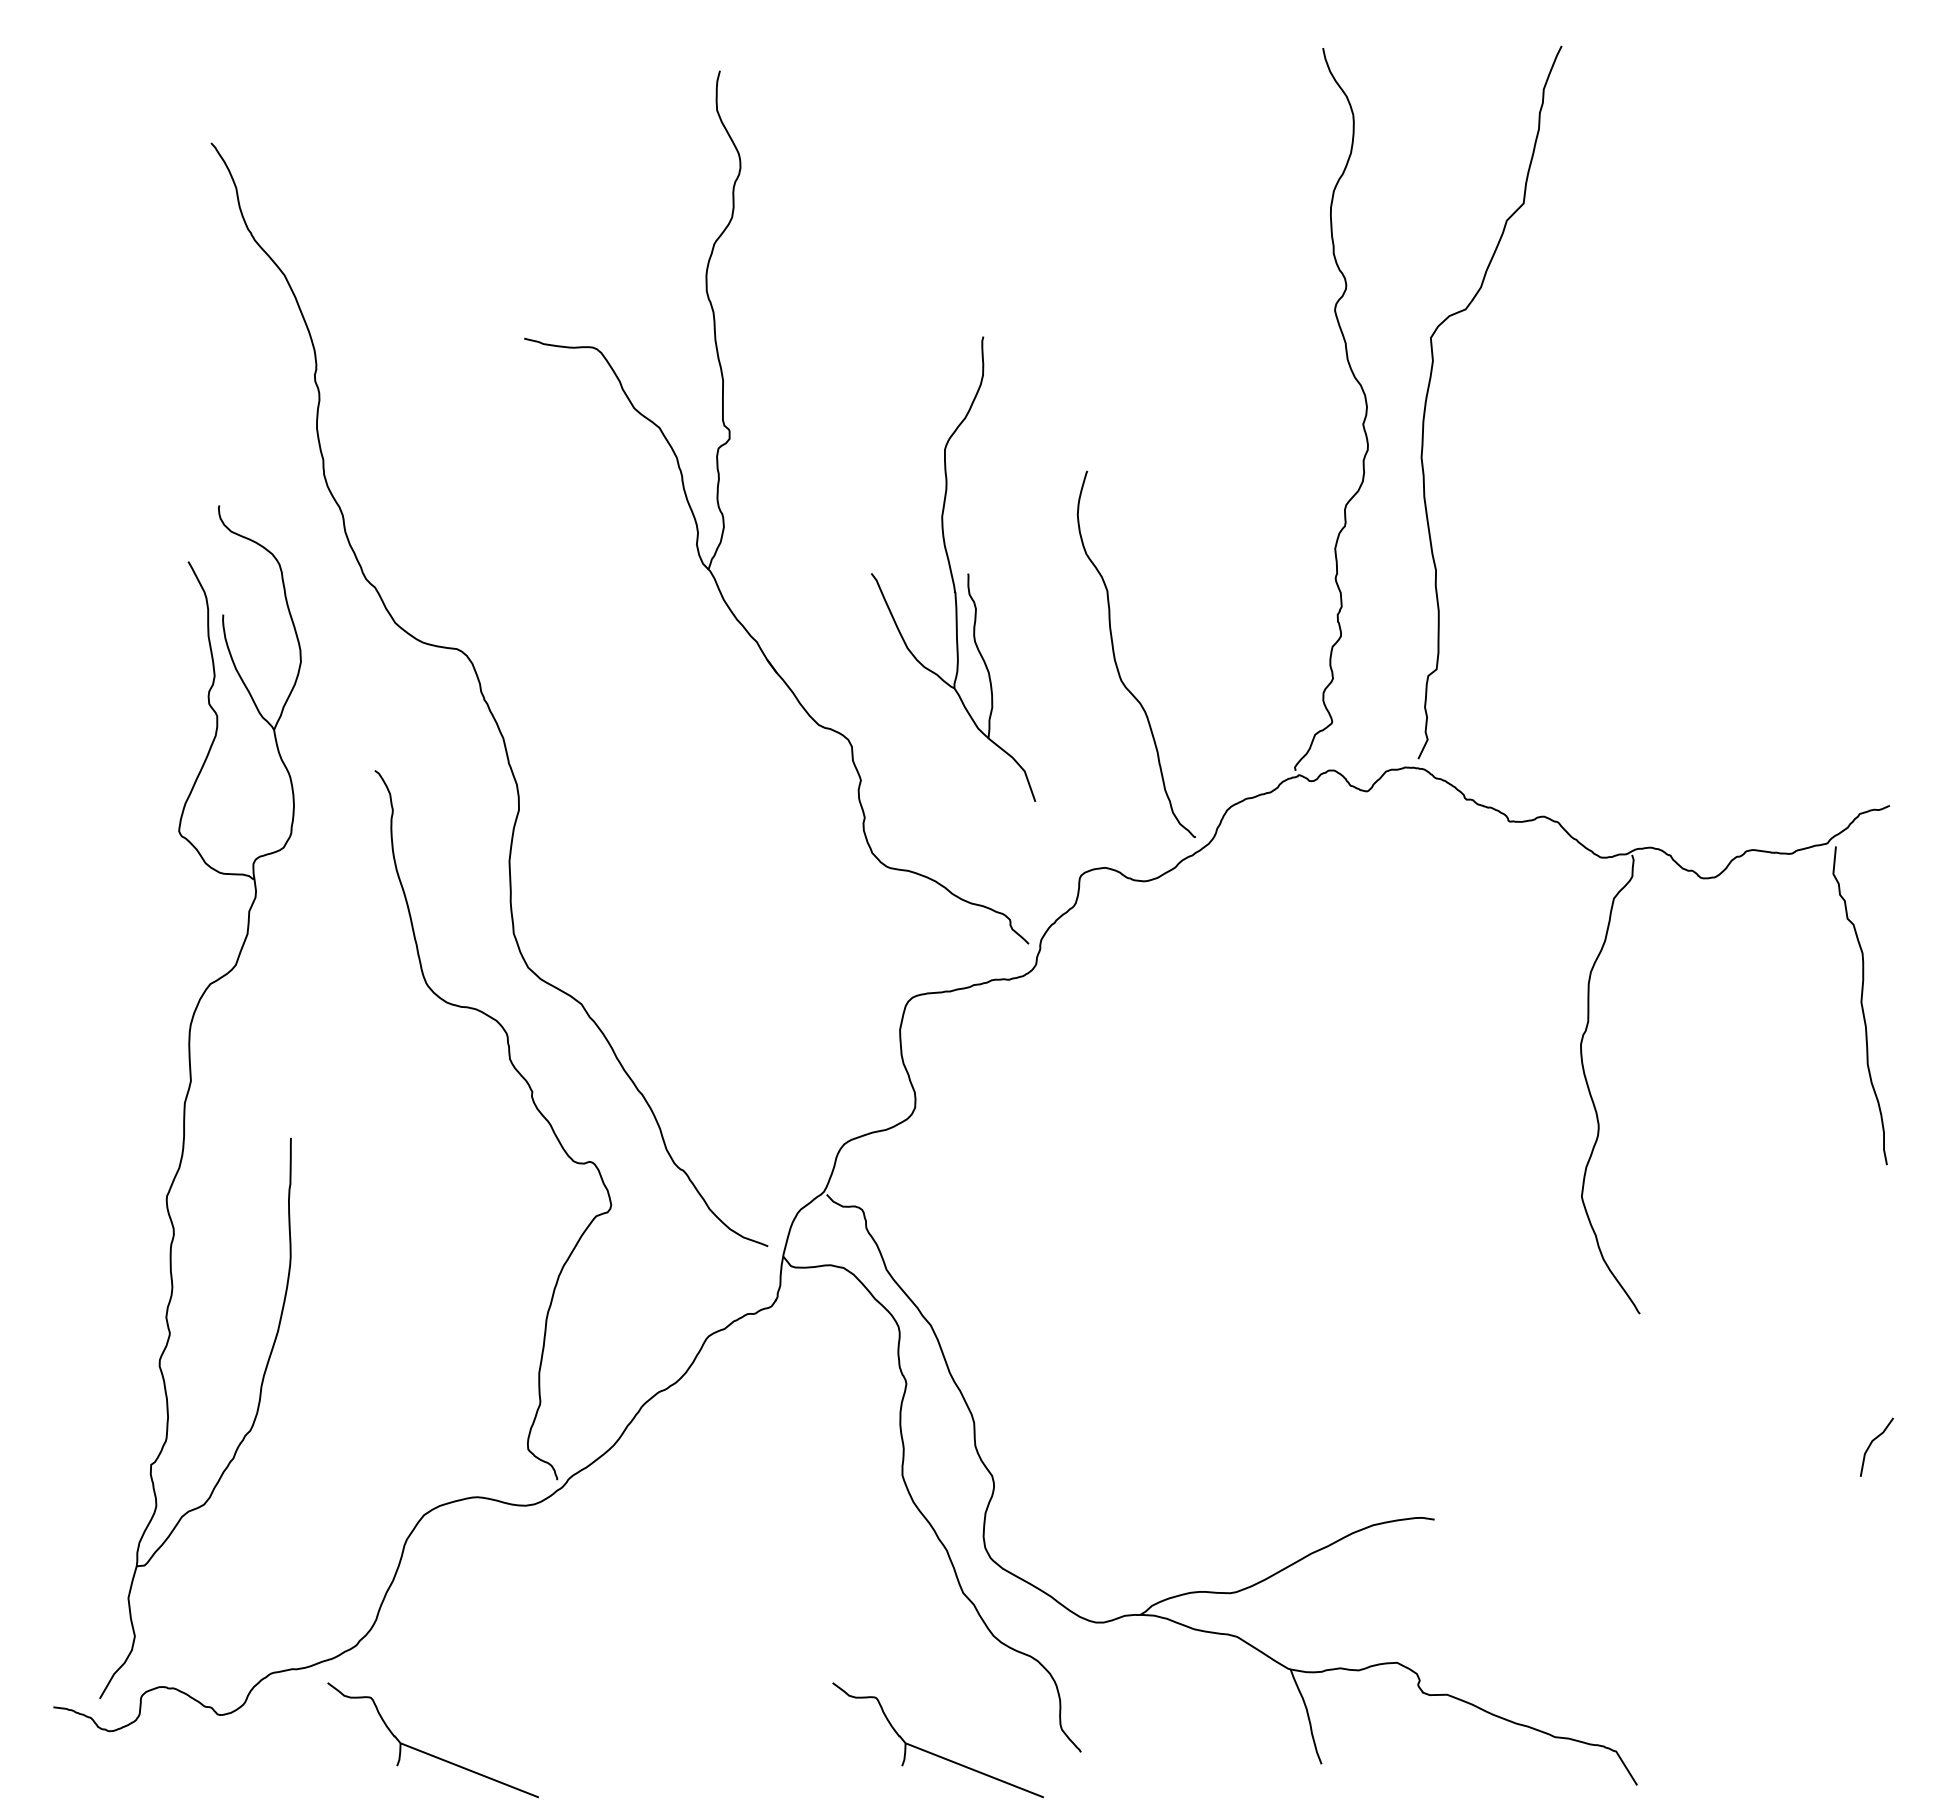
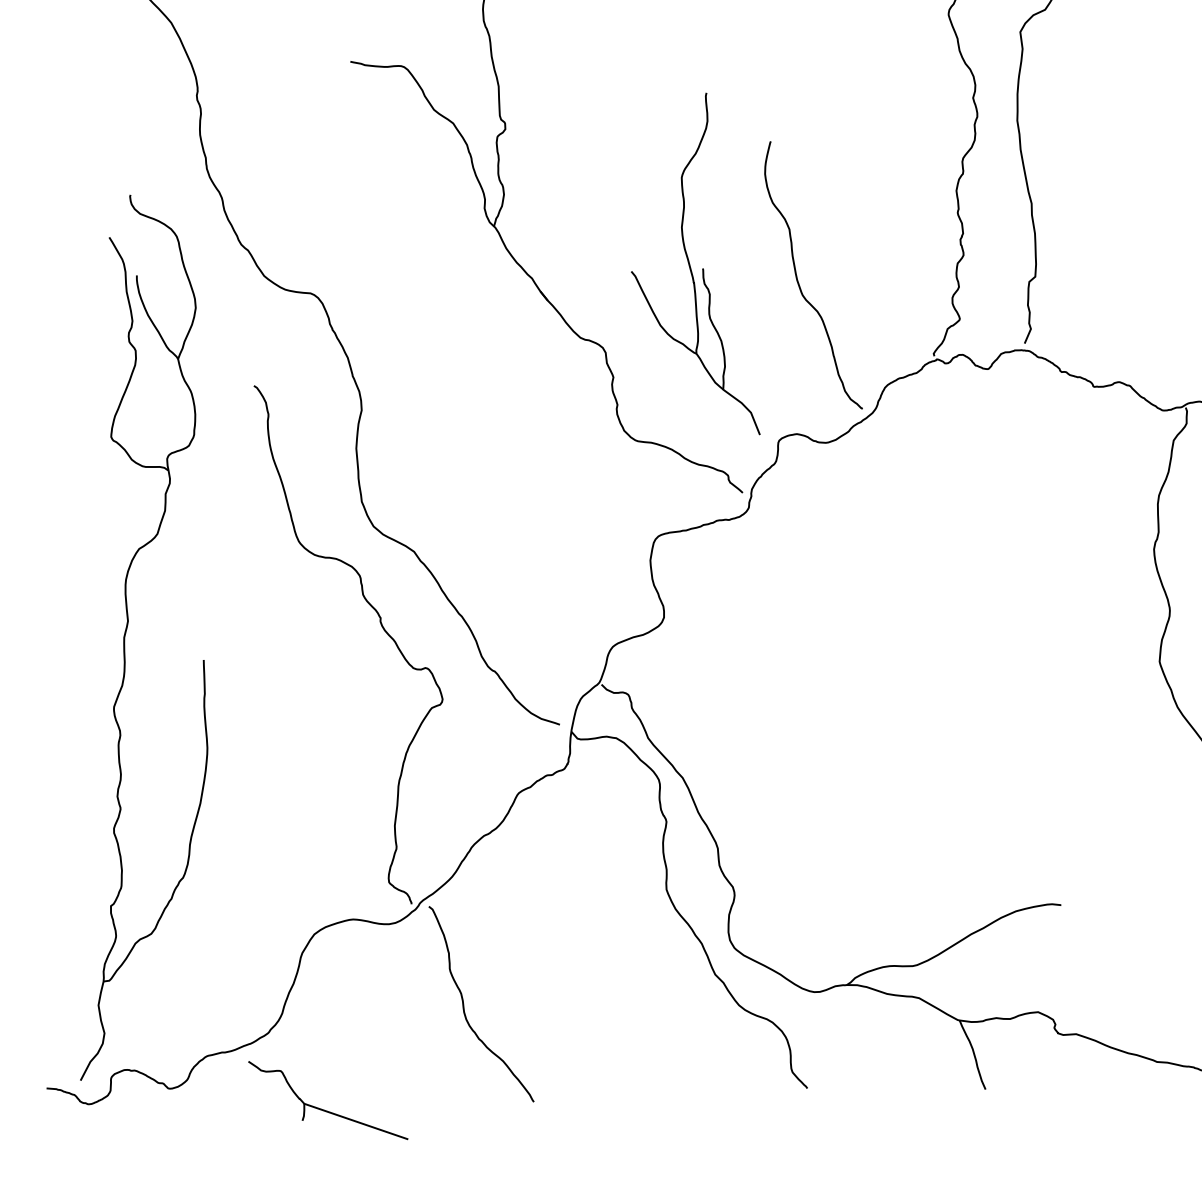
part: (953, 568) -> (691, 265), moved
curve: (622, 1620) -> (464, 1005), added
part: (932, 1752) -> (697, 1093), removed

